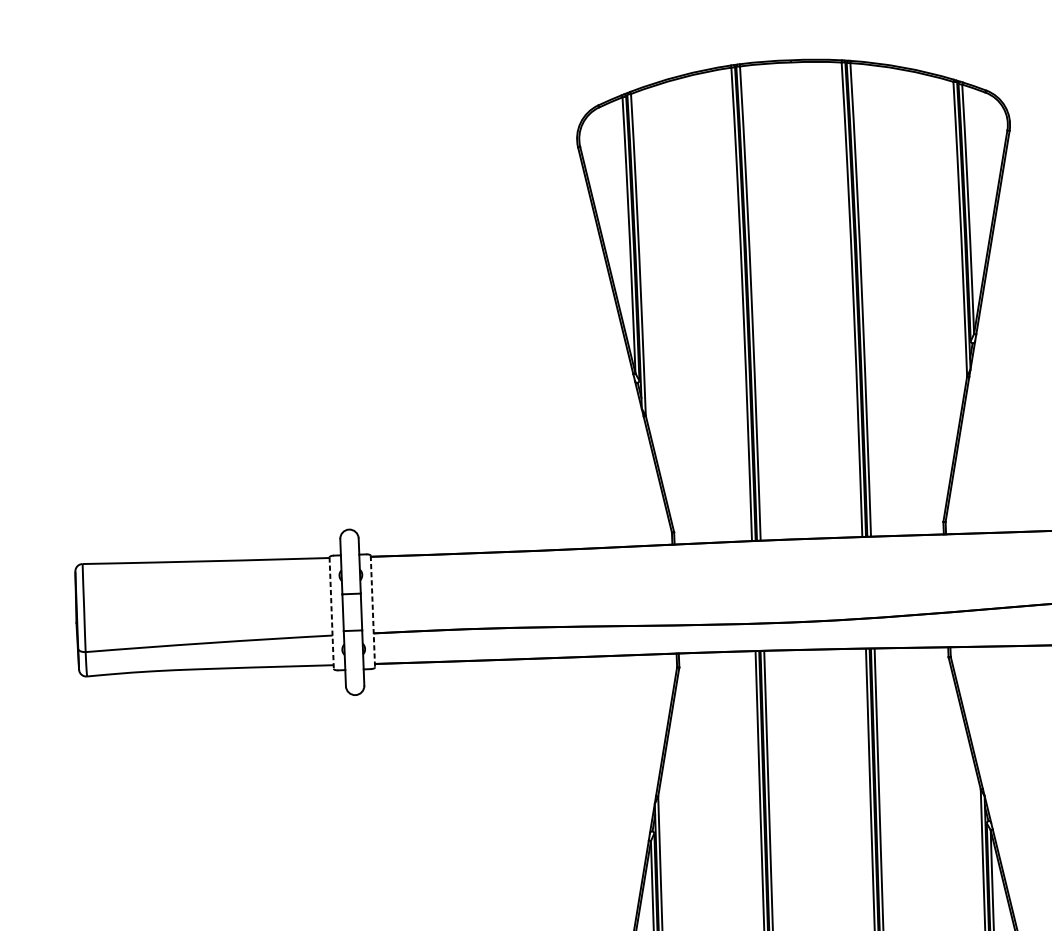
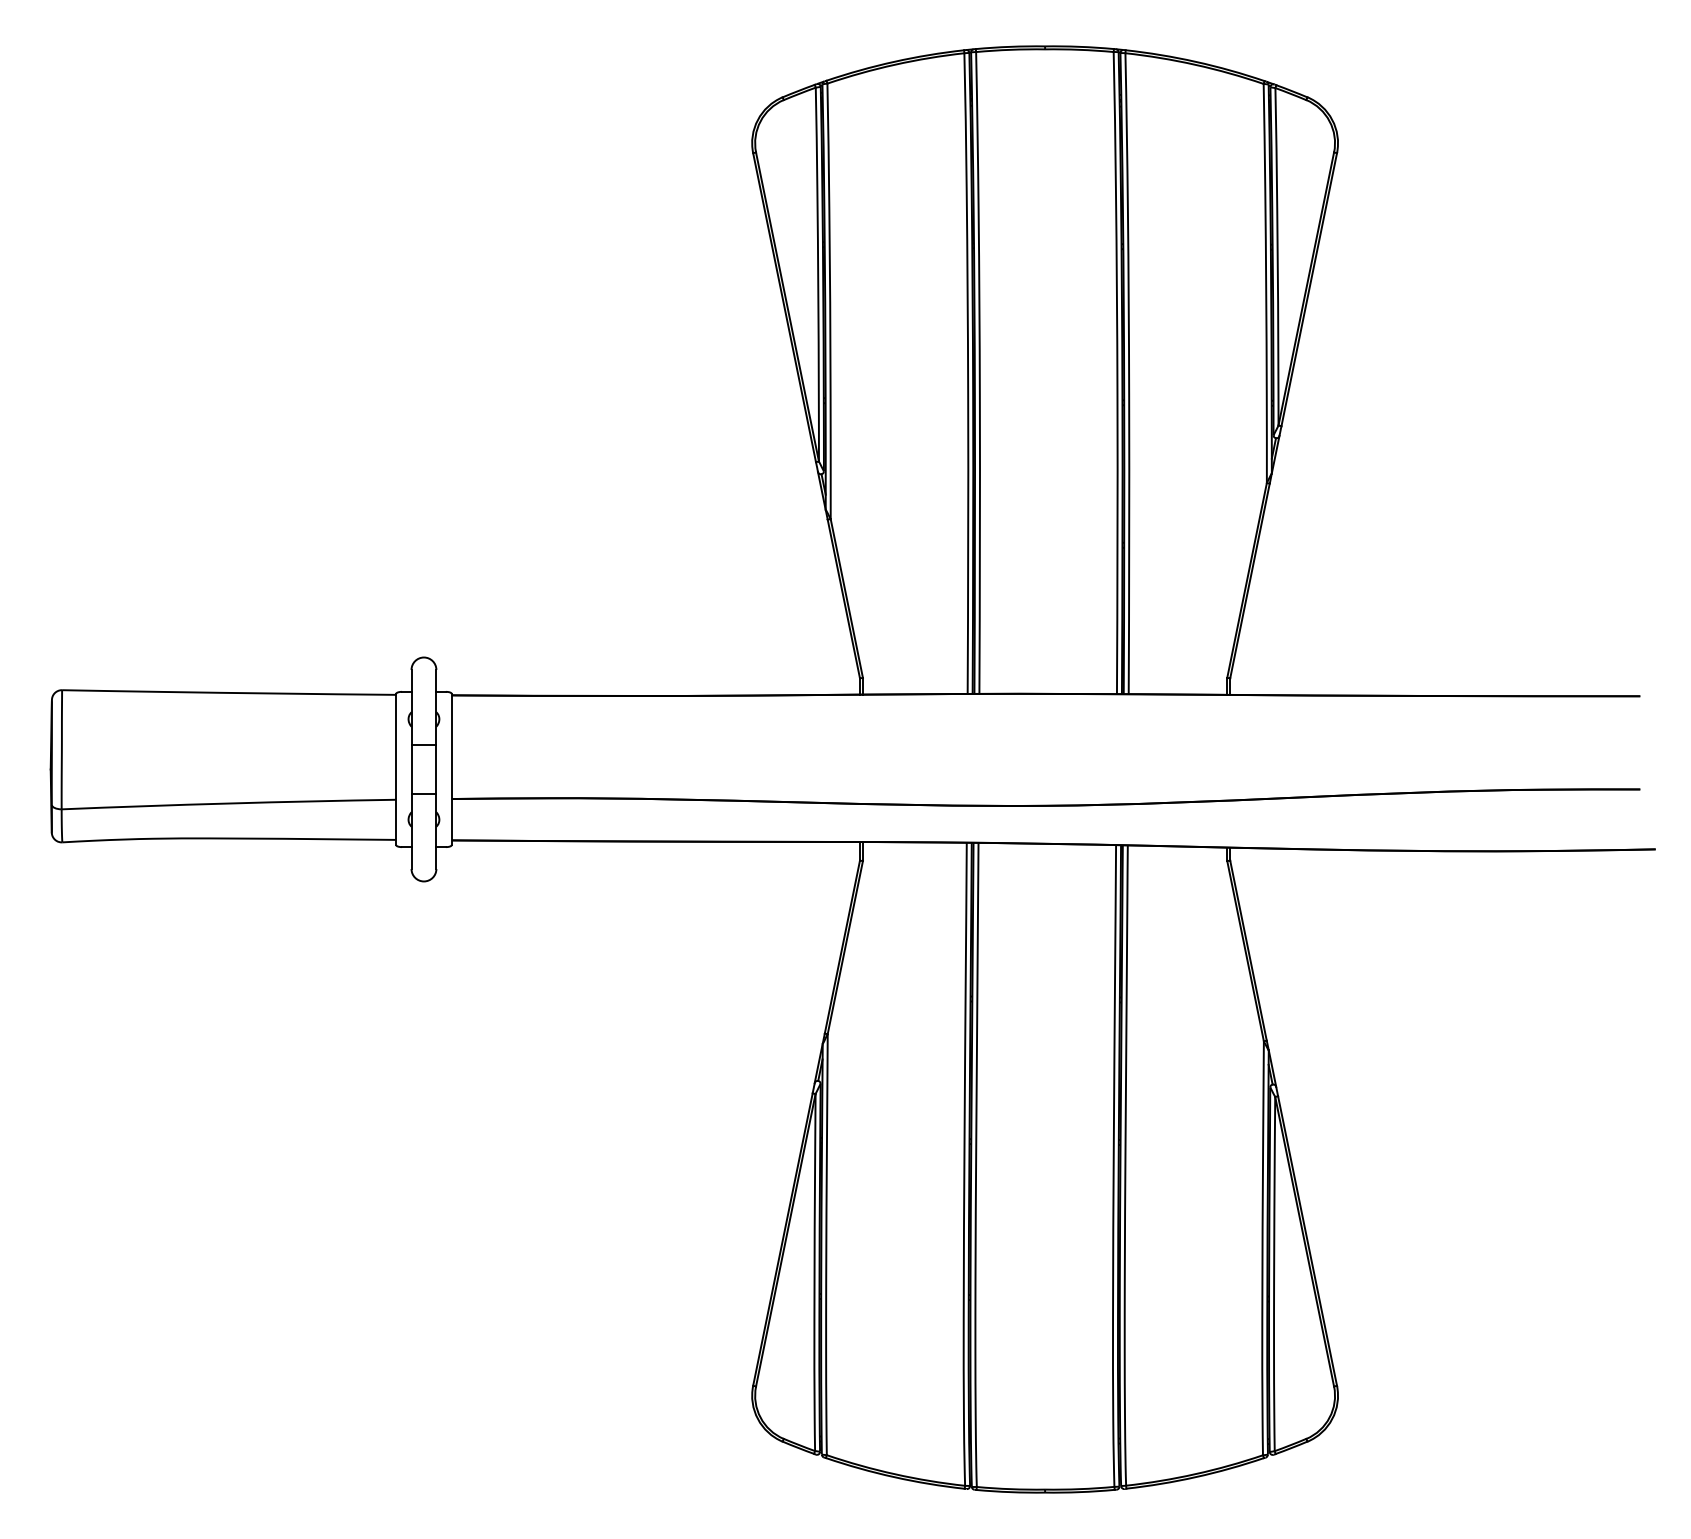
line: (372, 611) -> (451, 769), dashed -> solid
line: (332, 613) -> (396, 769), dashed -> solid

